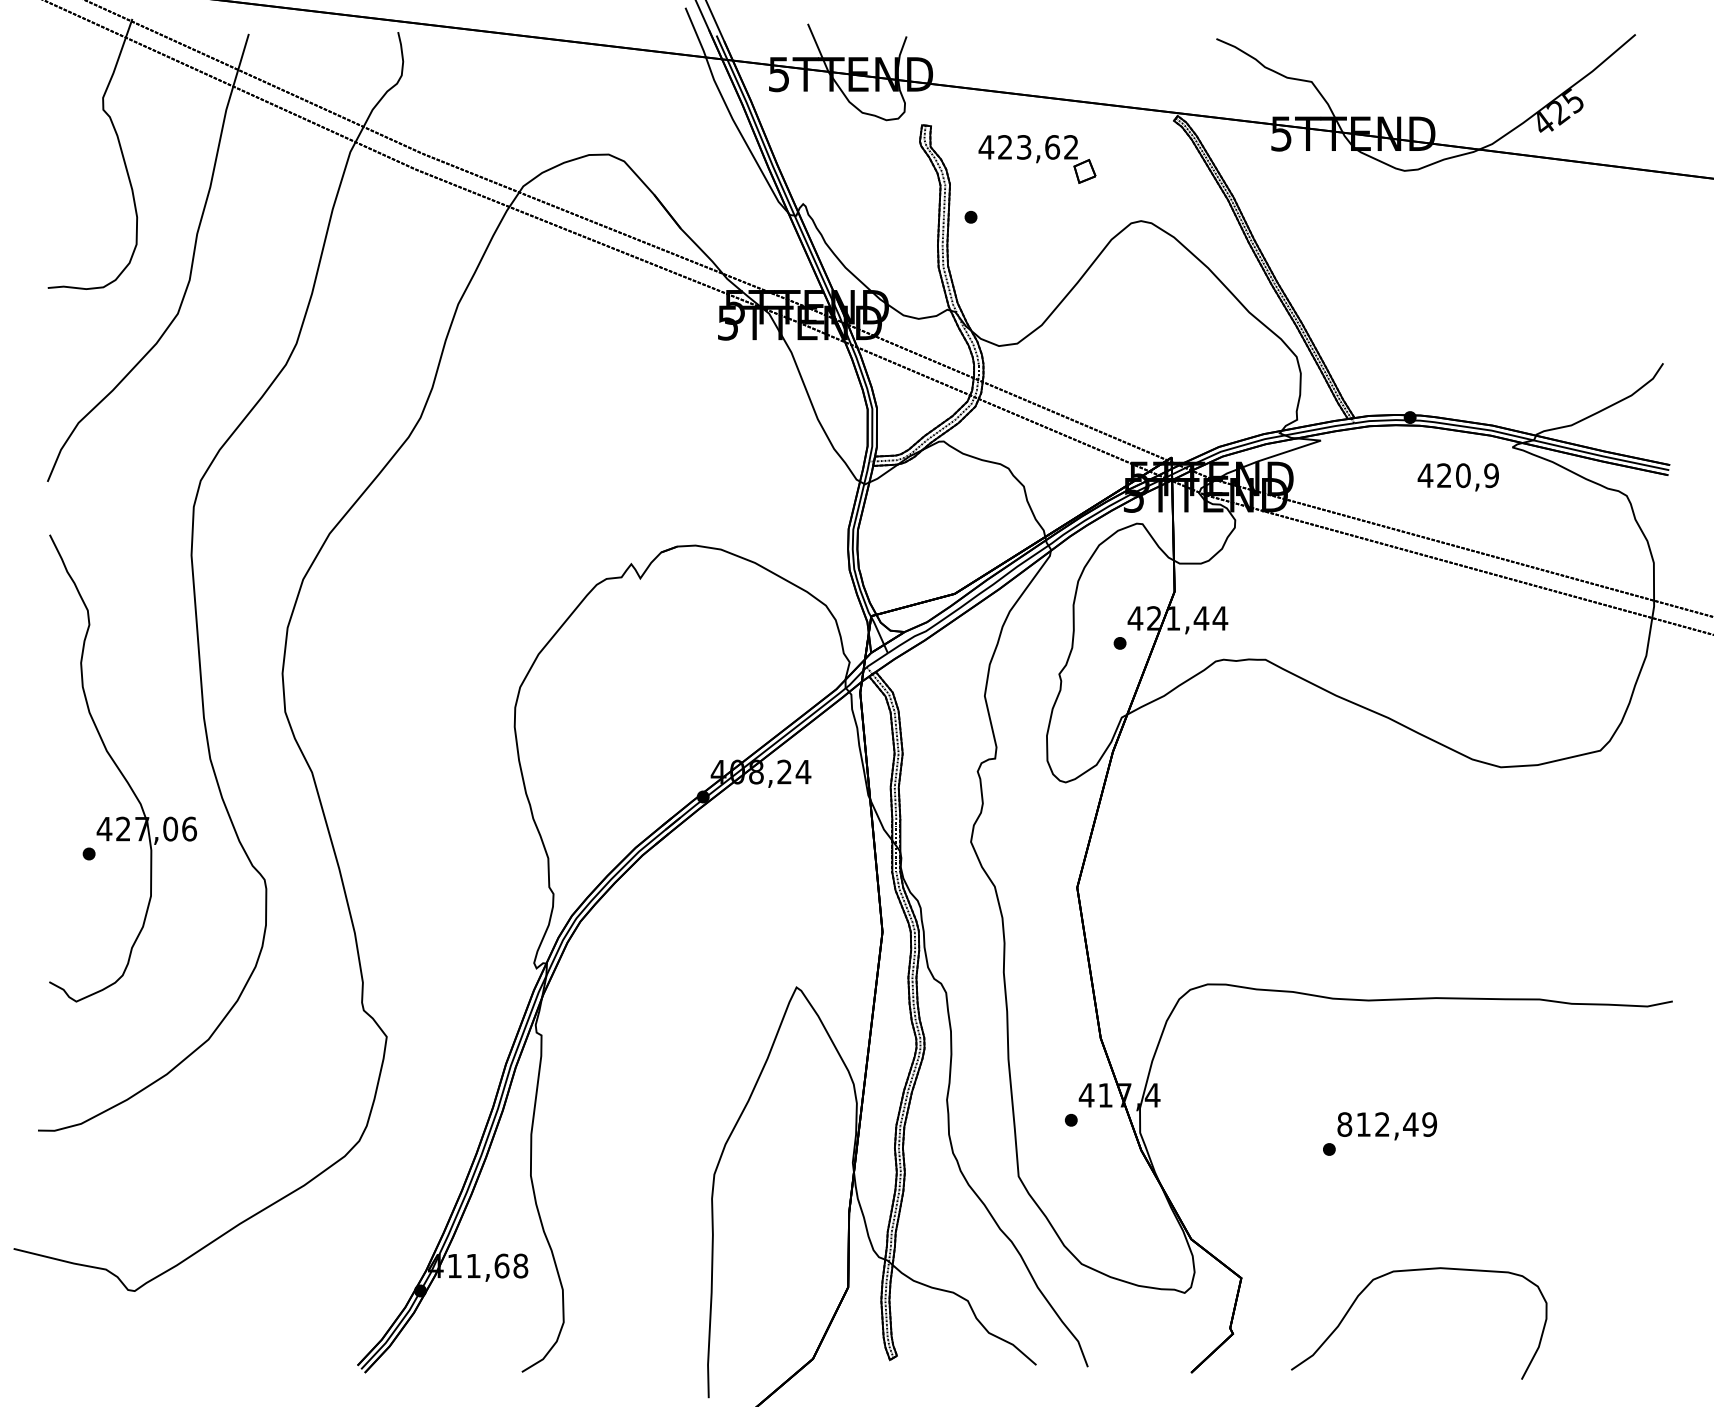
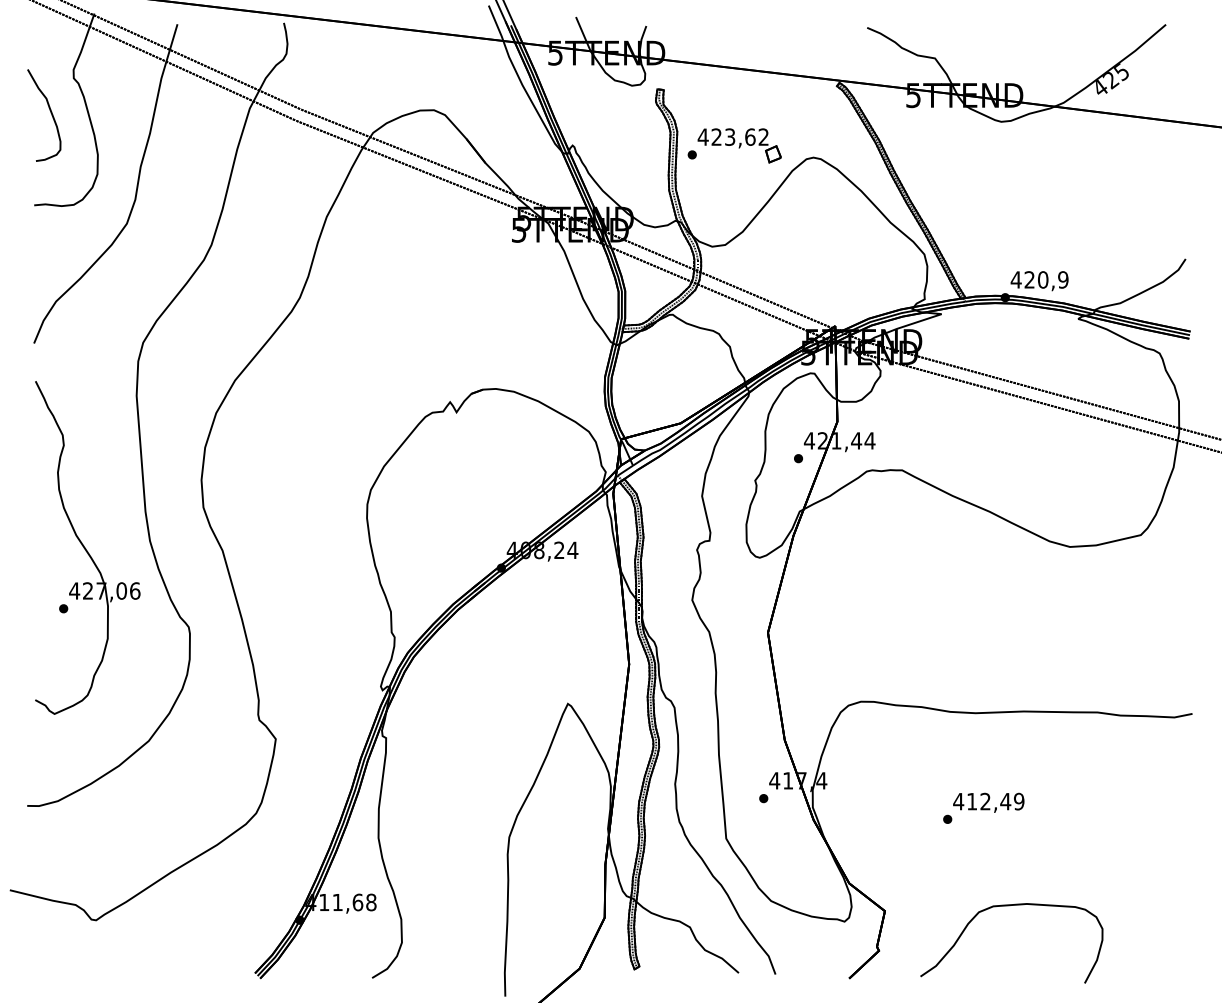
curve: (70, 157) -> (50, 112), added
part: (1037, 159) -> (739, 145), moved
text: (1457, 477) -> (1039, 281), moved
text: (1344, 1124) -> (958, 801), 812,49 -> 412,49

